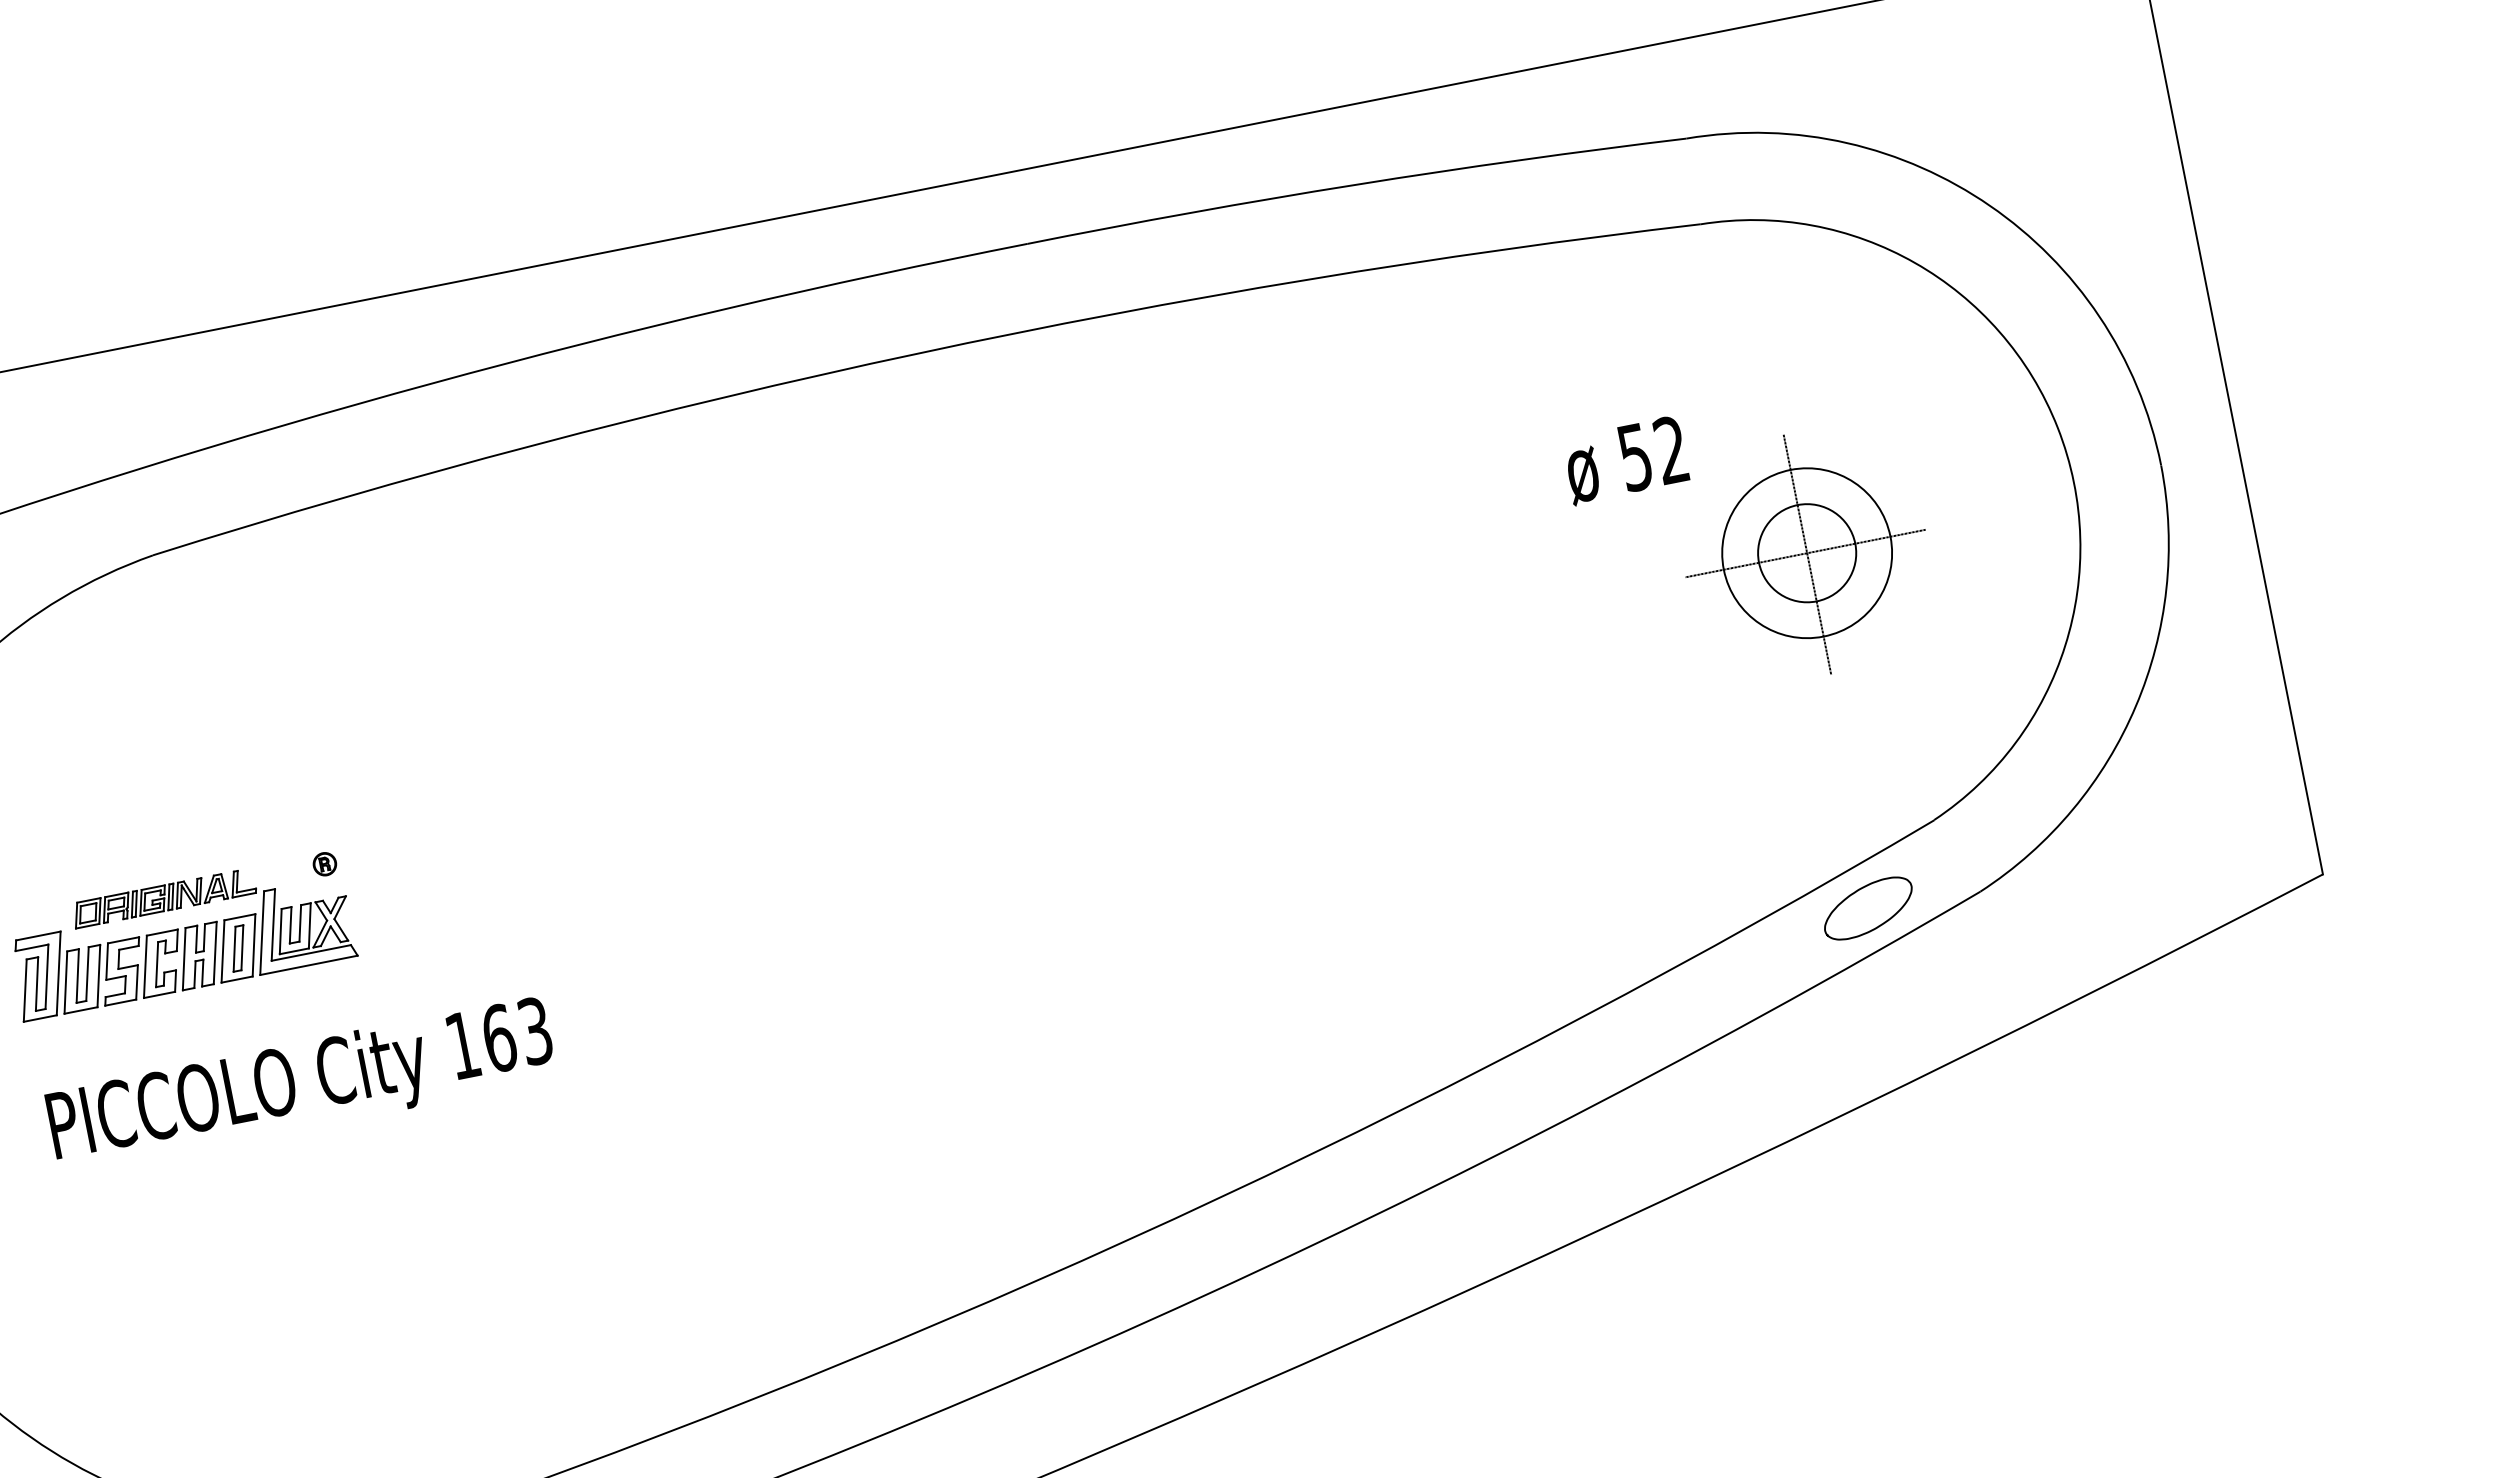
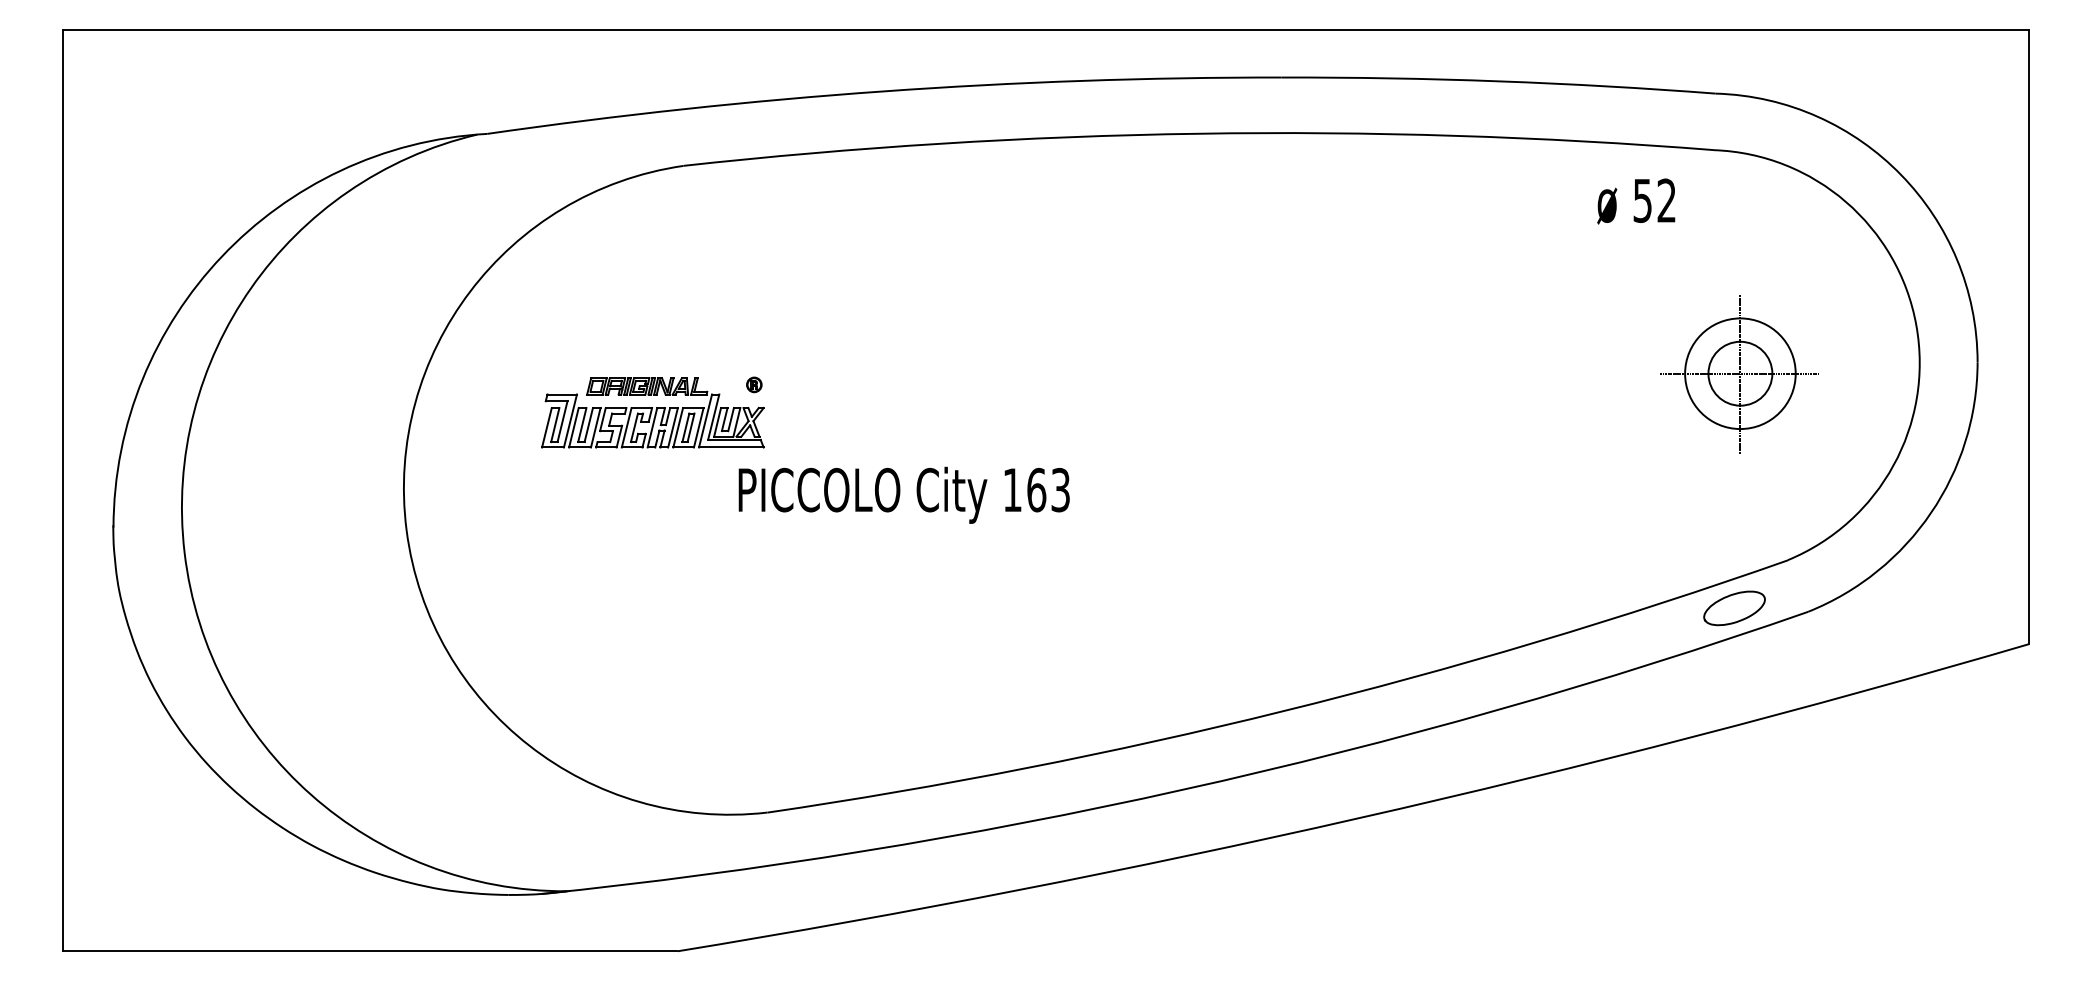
text: (1626, 460) -> (1636, 201), moved
text: (299, 1084) -> (903, 494), moved

